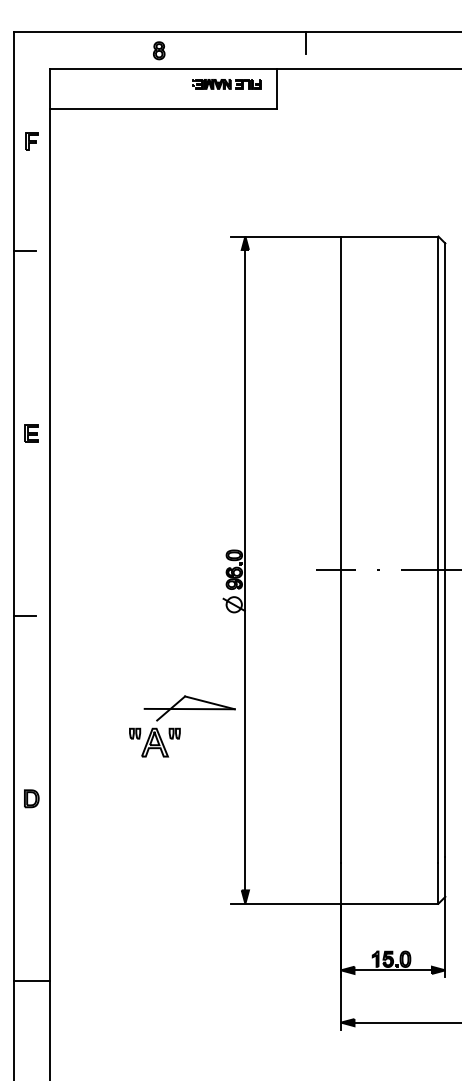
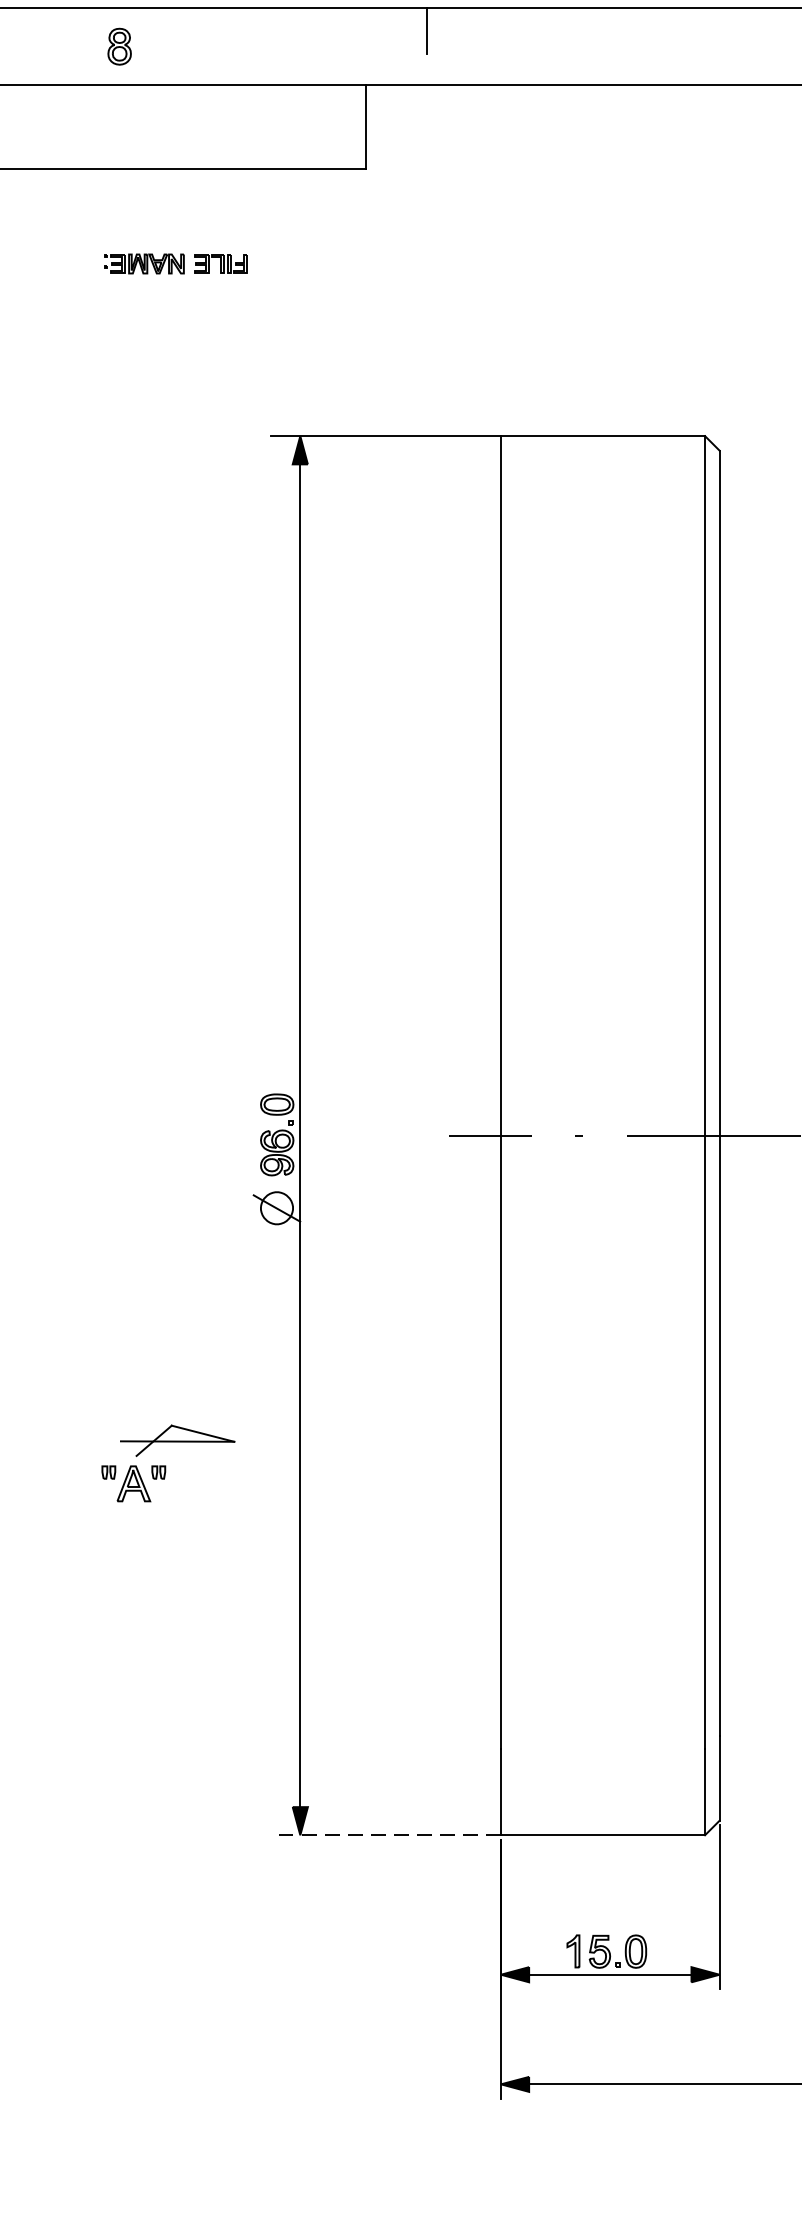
part: (226, 84) -> (174, 264), moved
part: (182, 726) -> (168, 1463), size x0.6
line: (286, 903) -> (386, 1834), solid -> dashed

